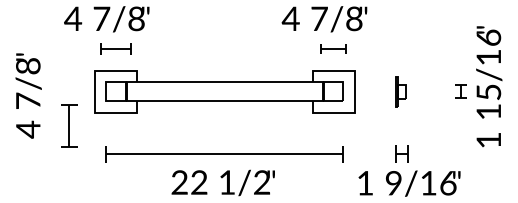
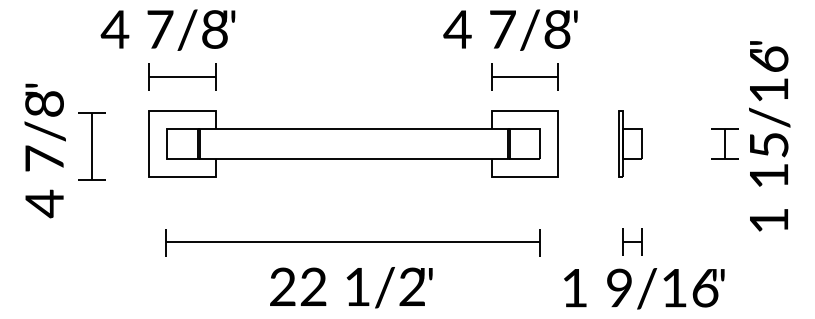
part: (115, 48) -> (181, 76), size x1.43
part: (333, 48) -> (524, 76), size x1.67
part: (400, 91) -> (630, 143), size x1.43
part: (460, 91) -> (724, 143), size x1.43
part: (69, 125) -> (92, 145), moved

